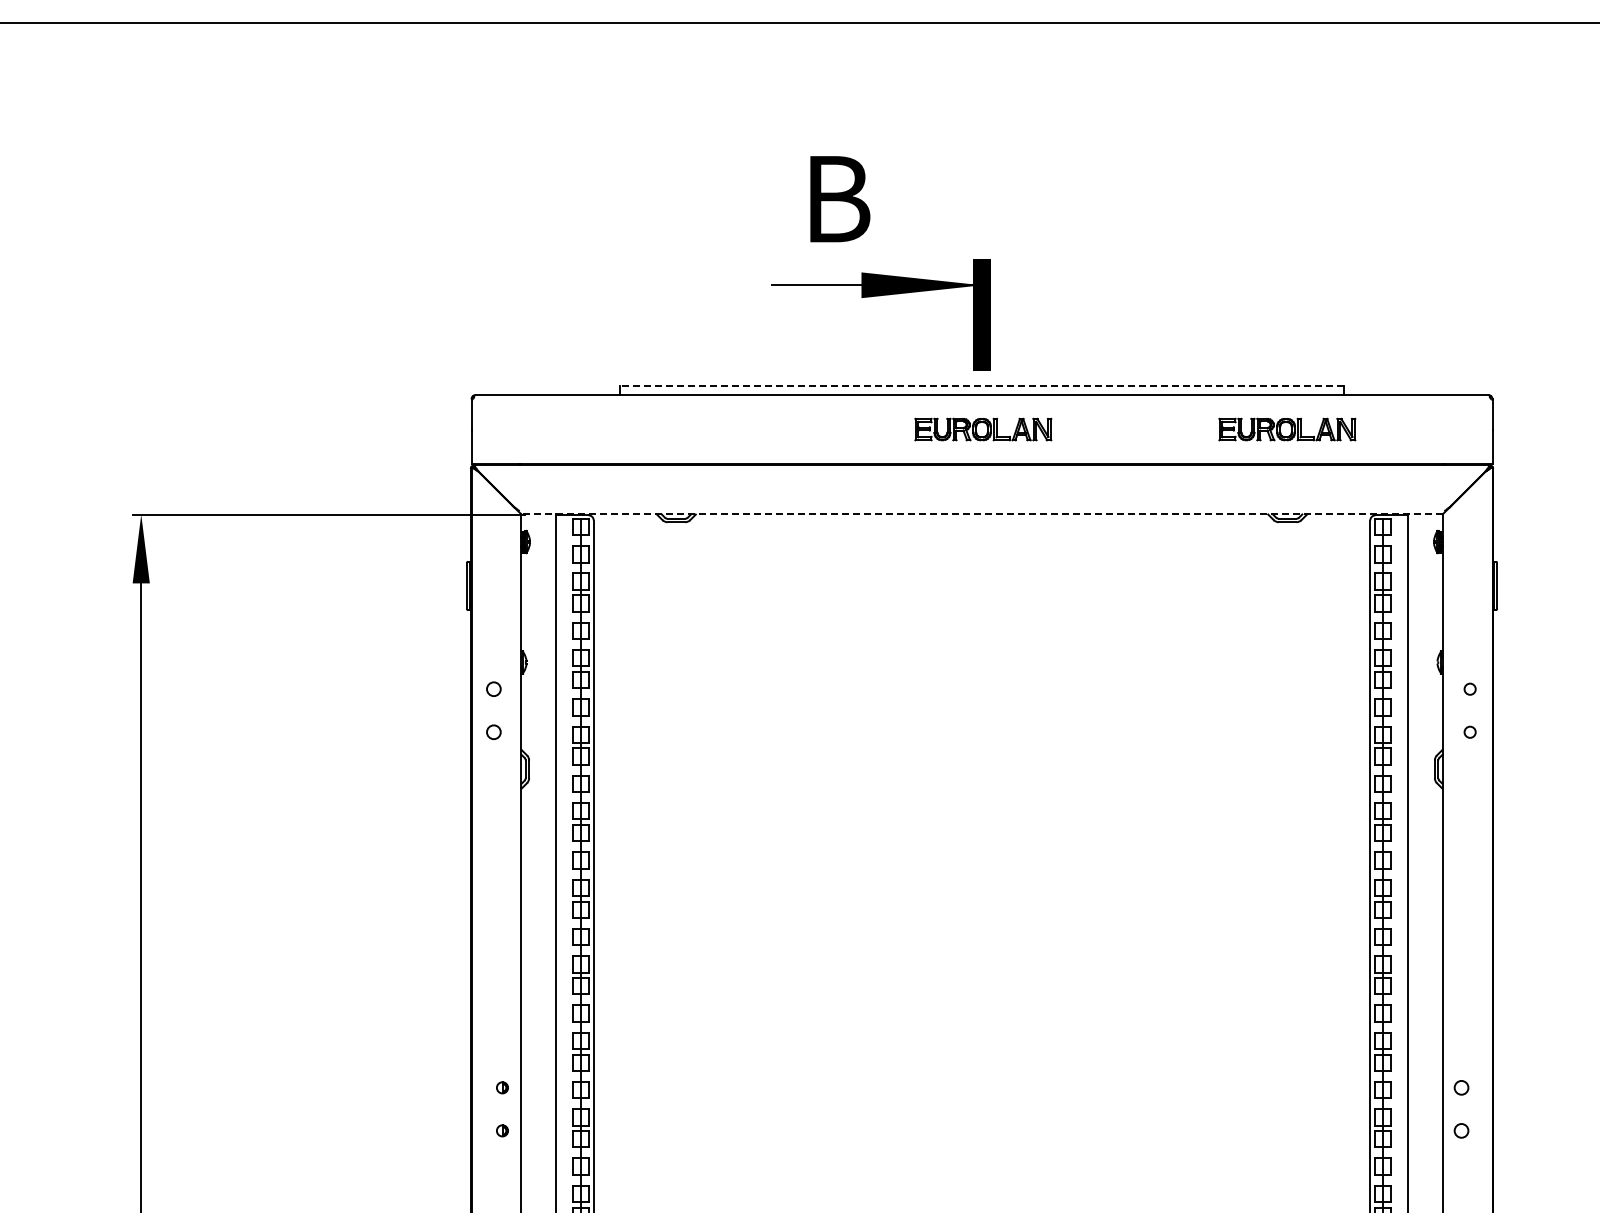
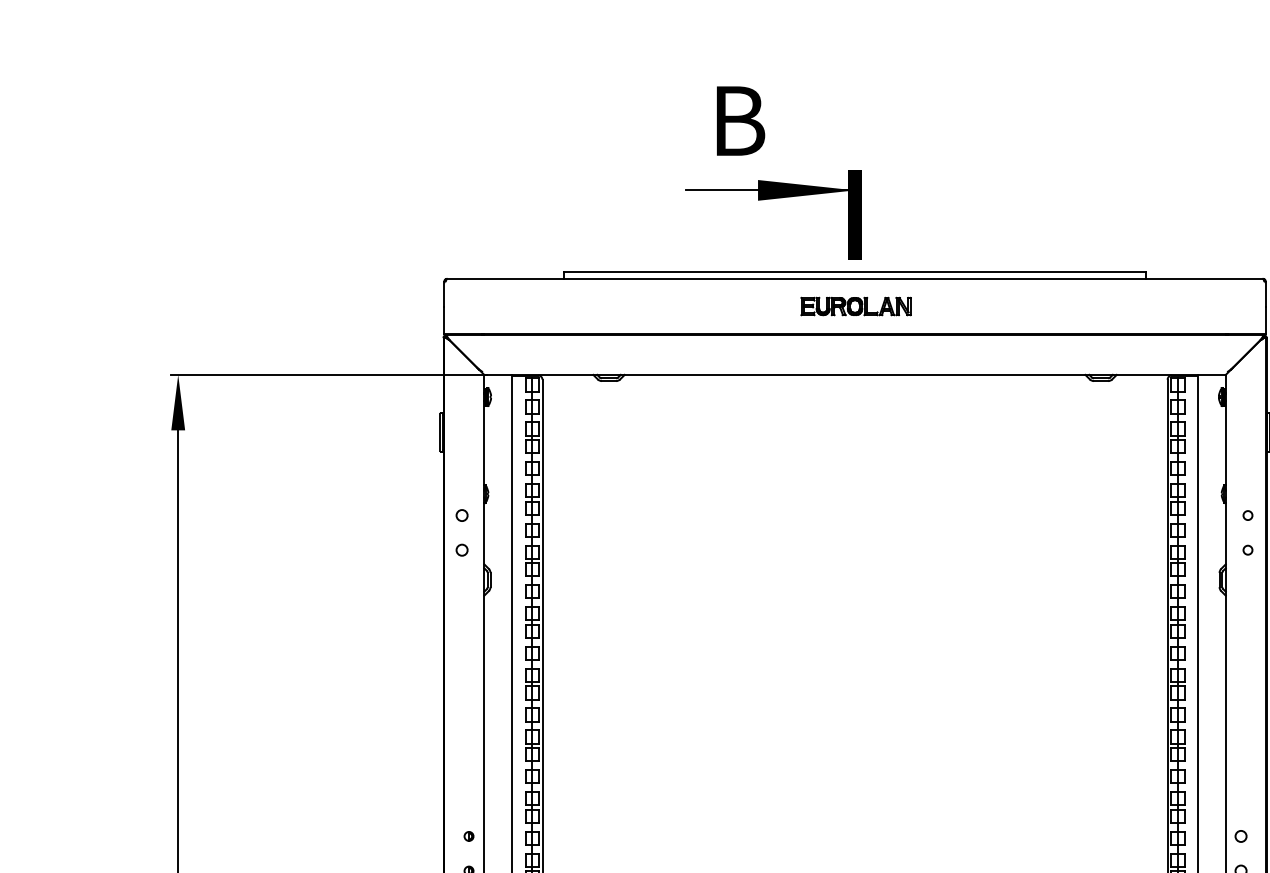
line: (982, 386) -> (855, 271), dashed -> solid
part: (1287, 429) -> (1100, 306), removed
line: (982, 514) -> (855, 374), dashed -> solid

